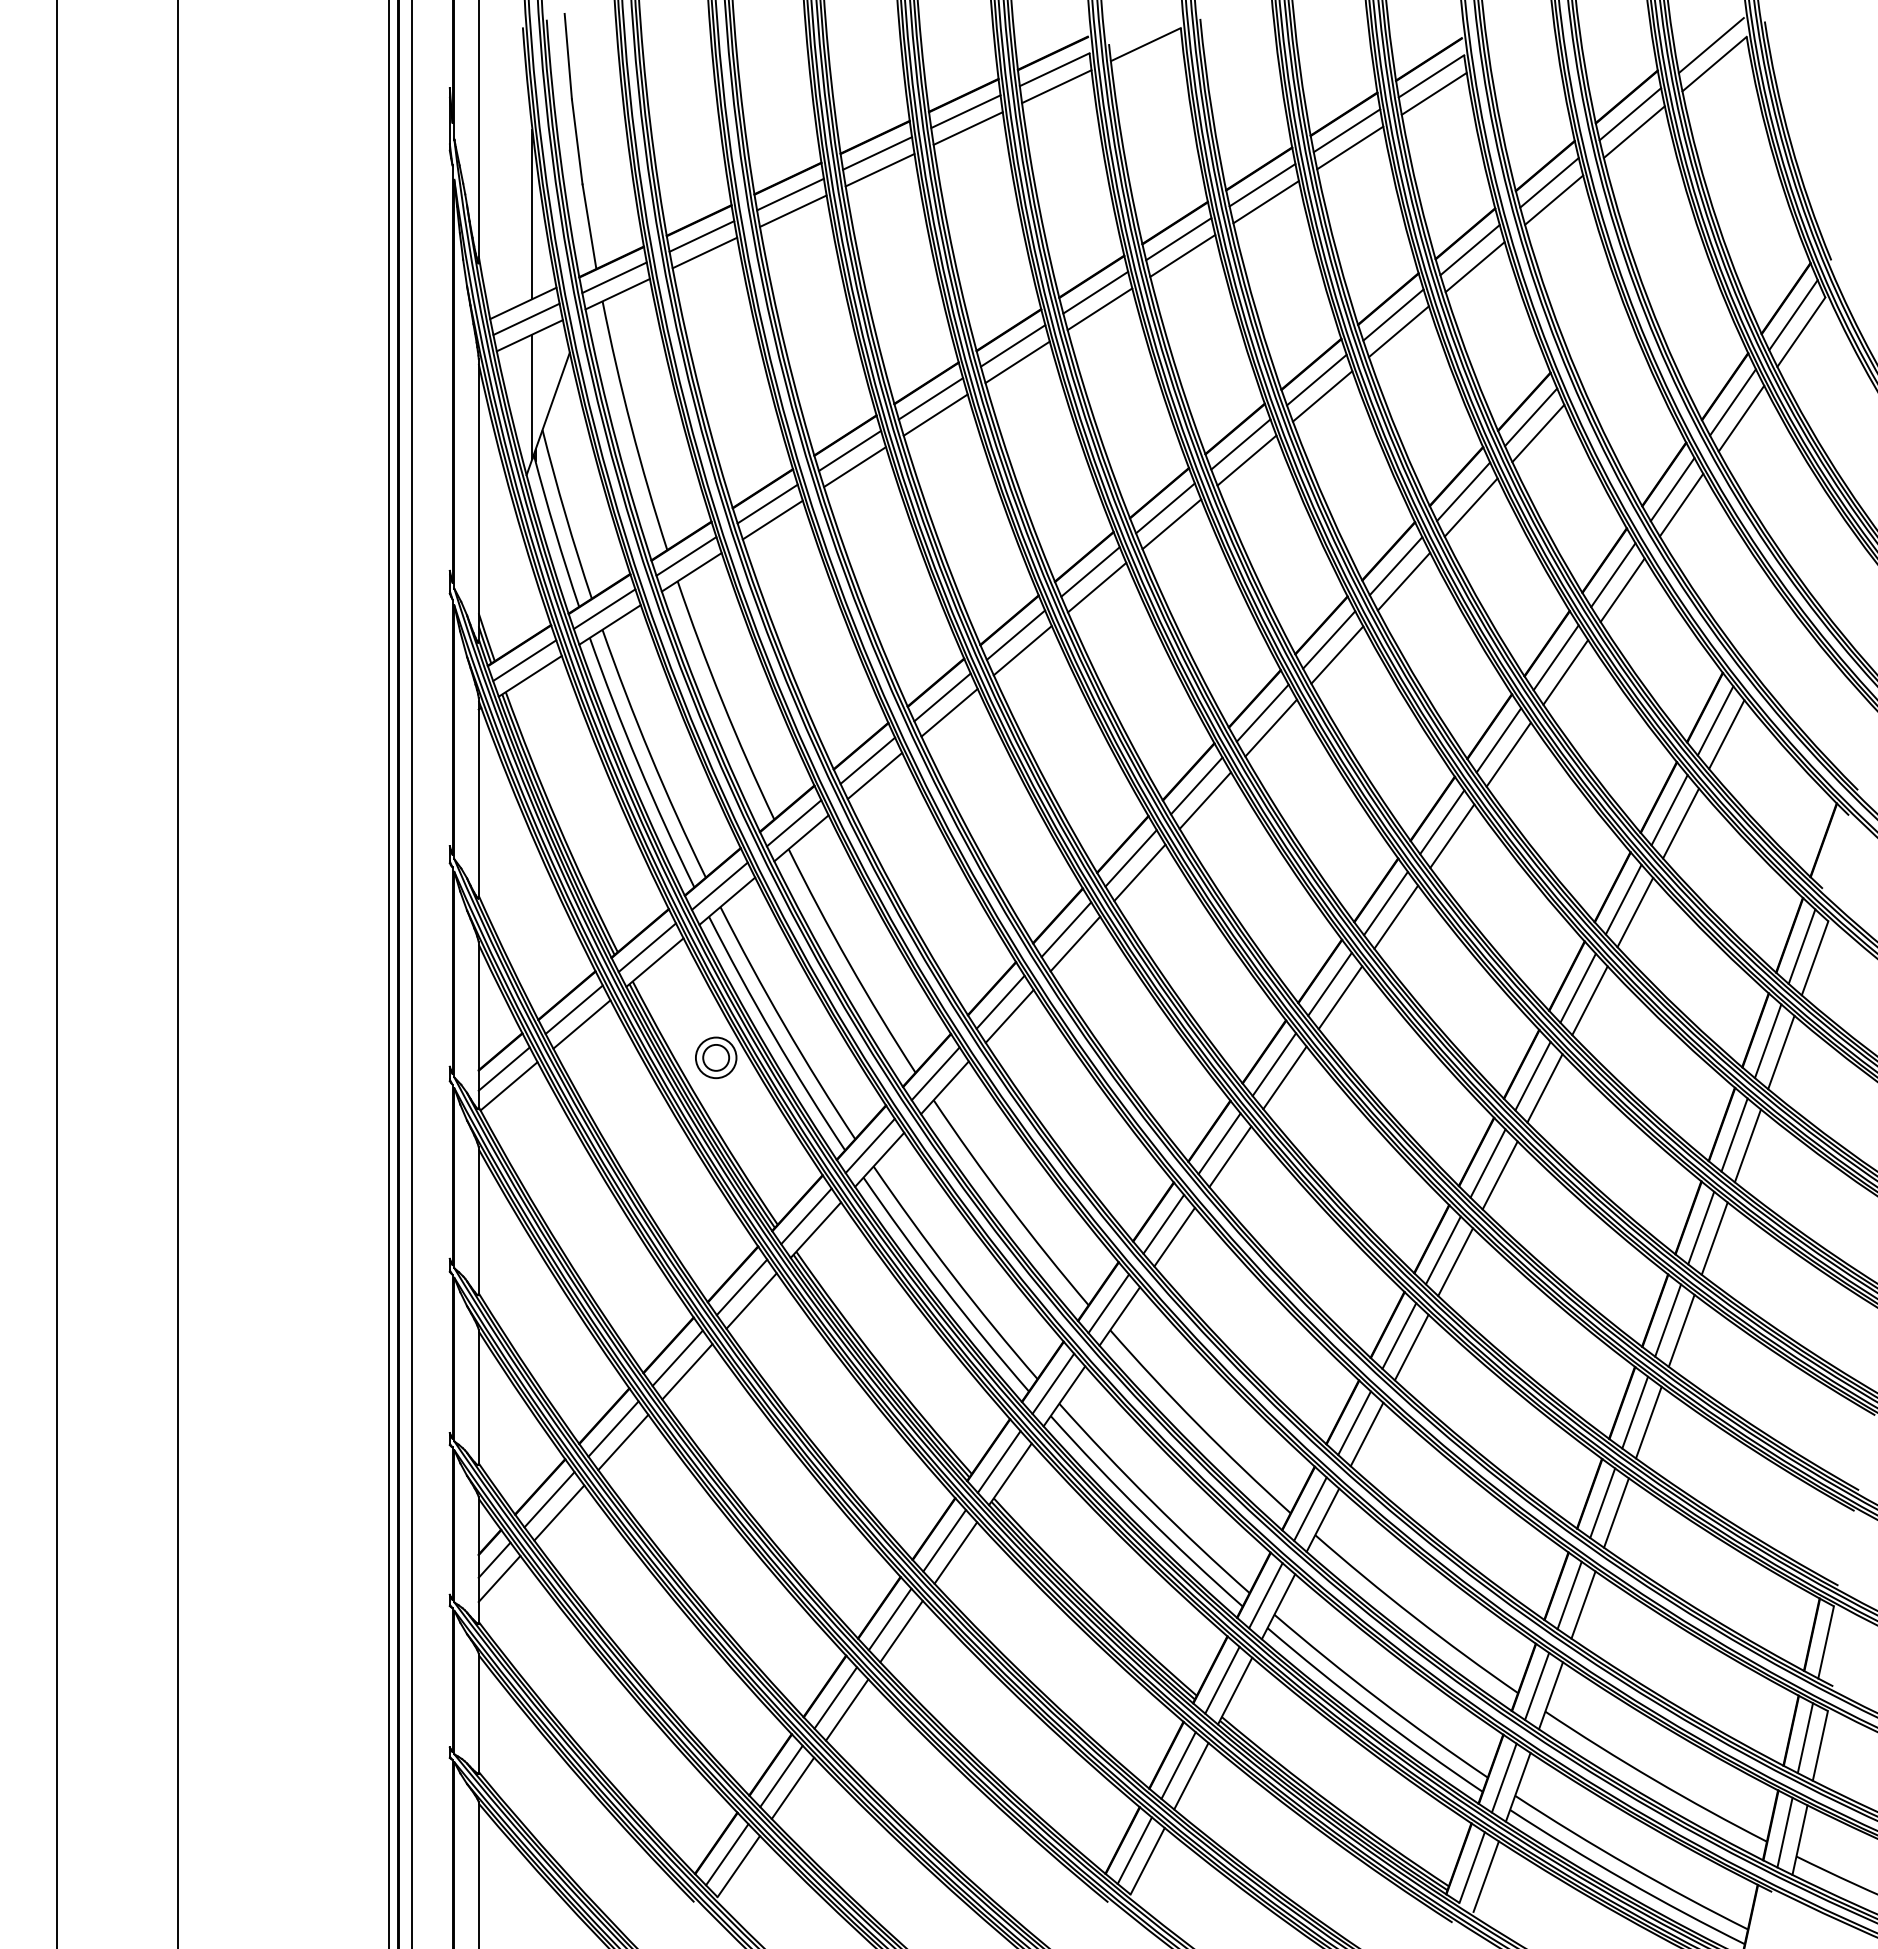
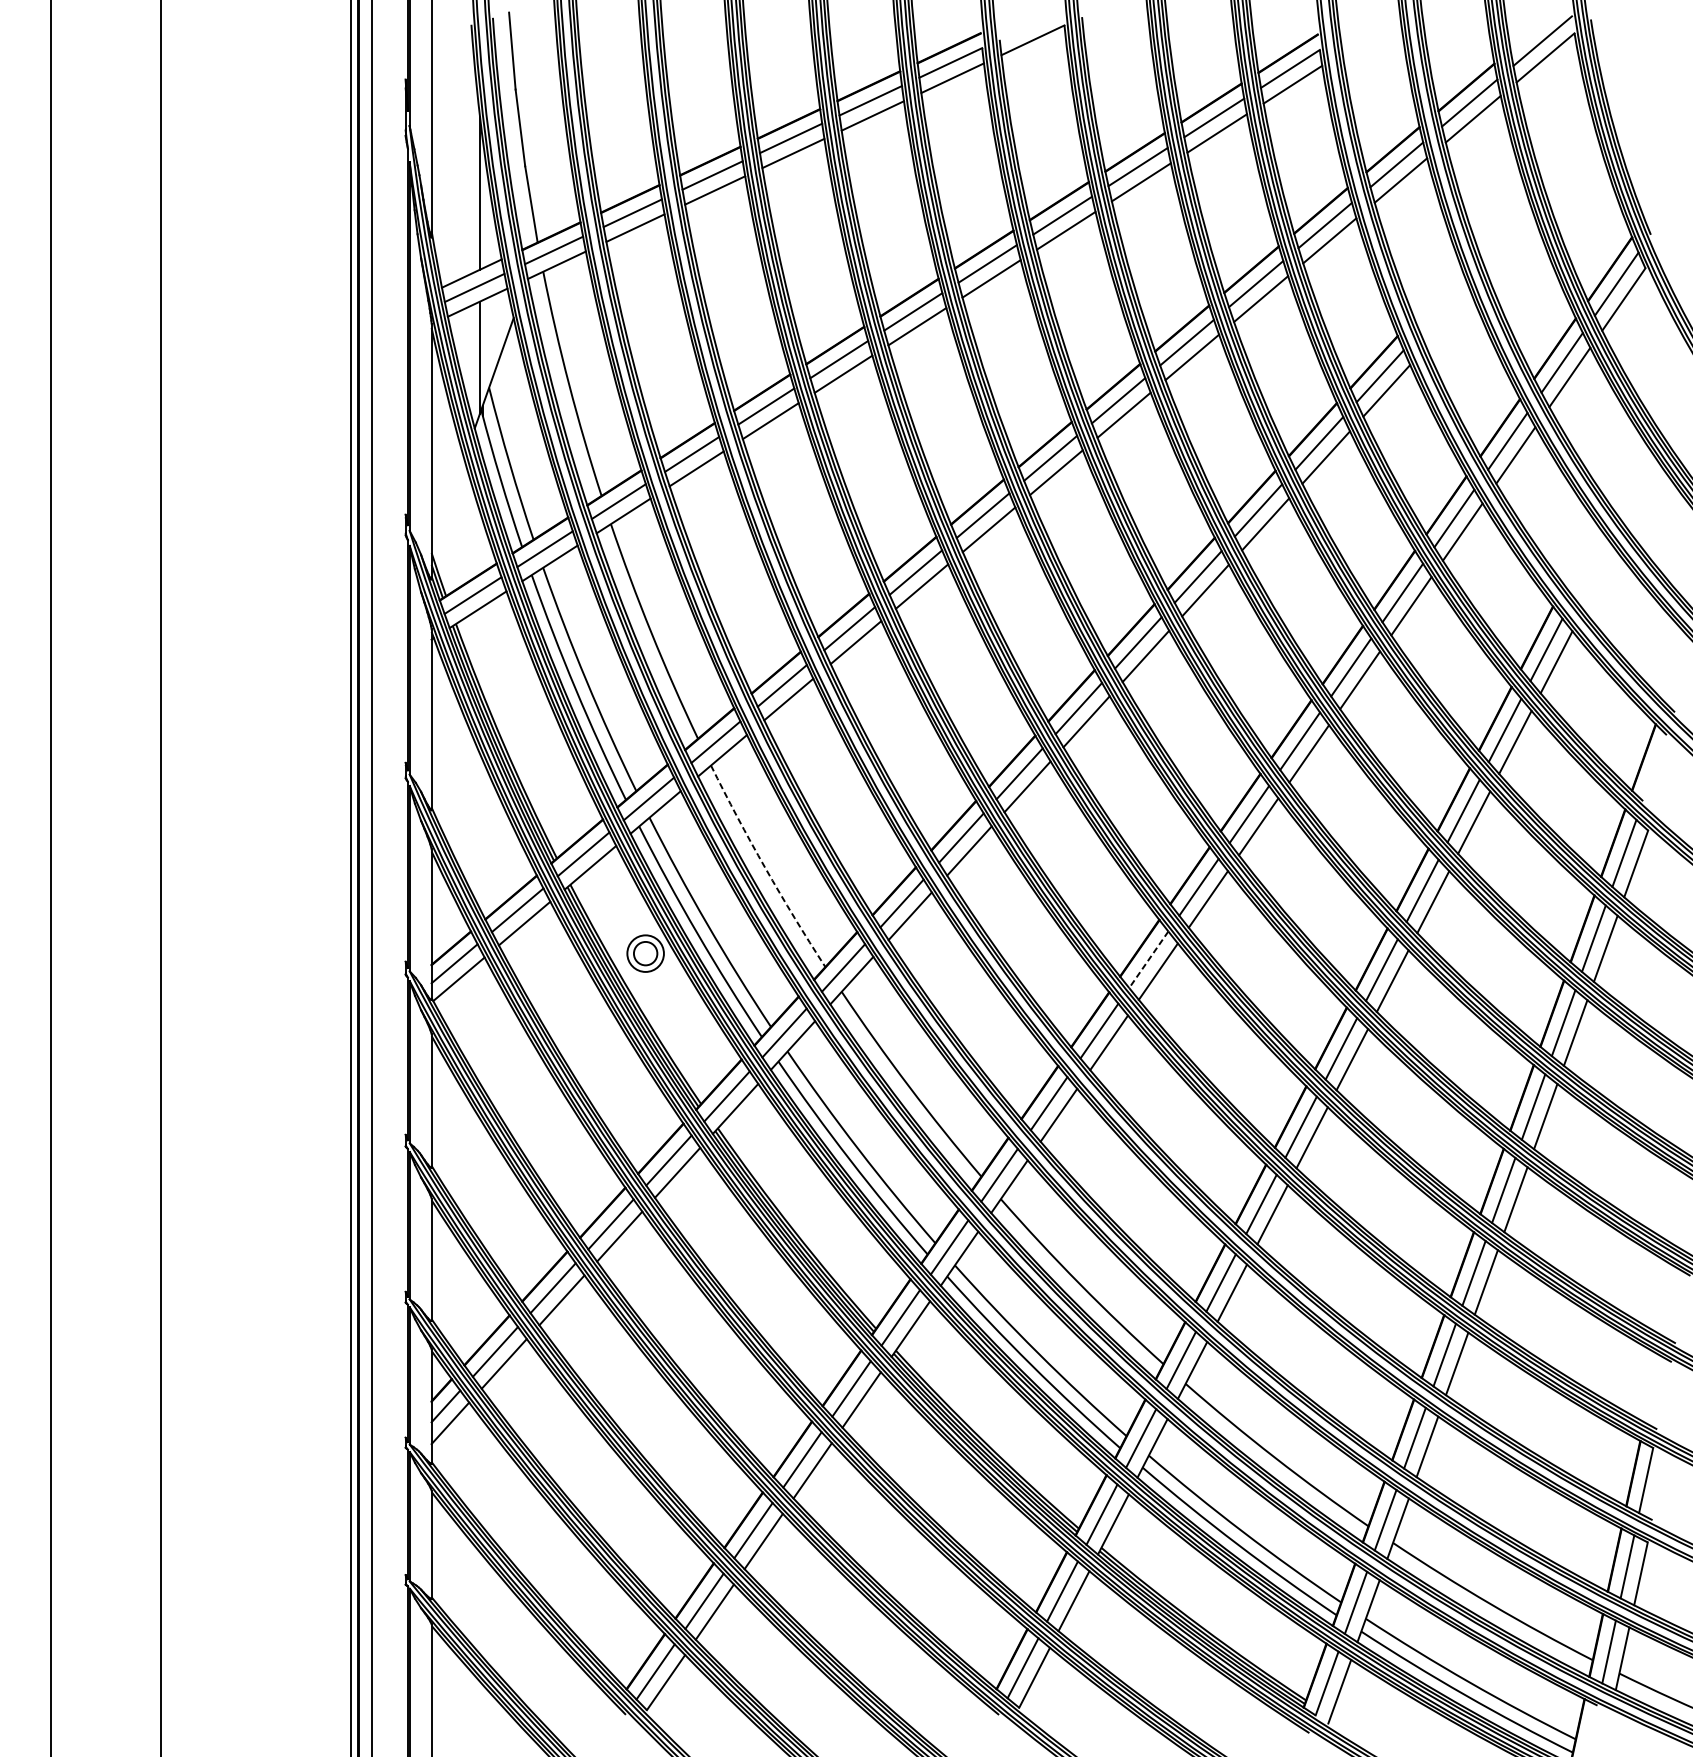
arc: (848, 962) -> (764, 867), solid -> dashed
line: (1274, 1065) -> (1148, 960), solid -> dashed

